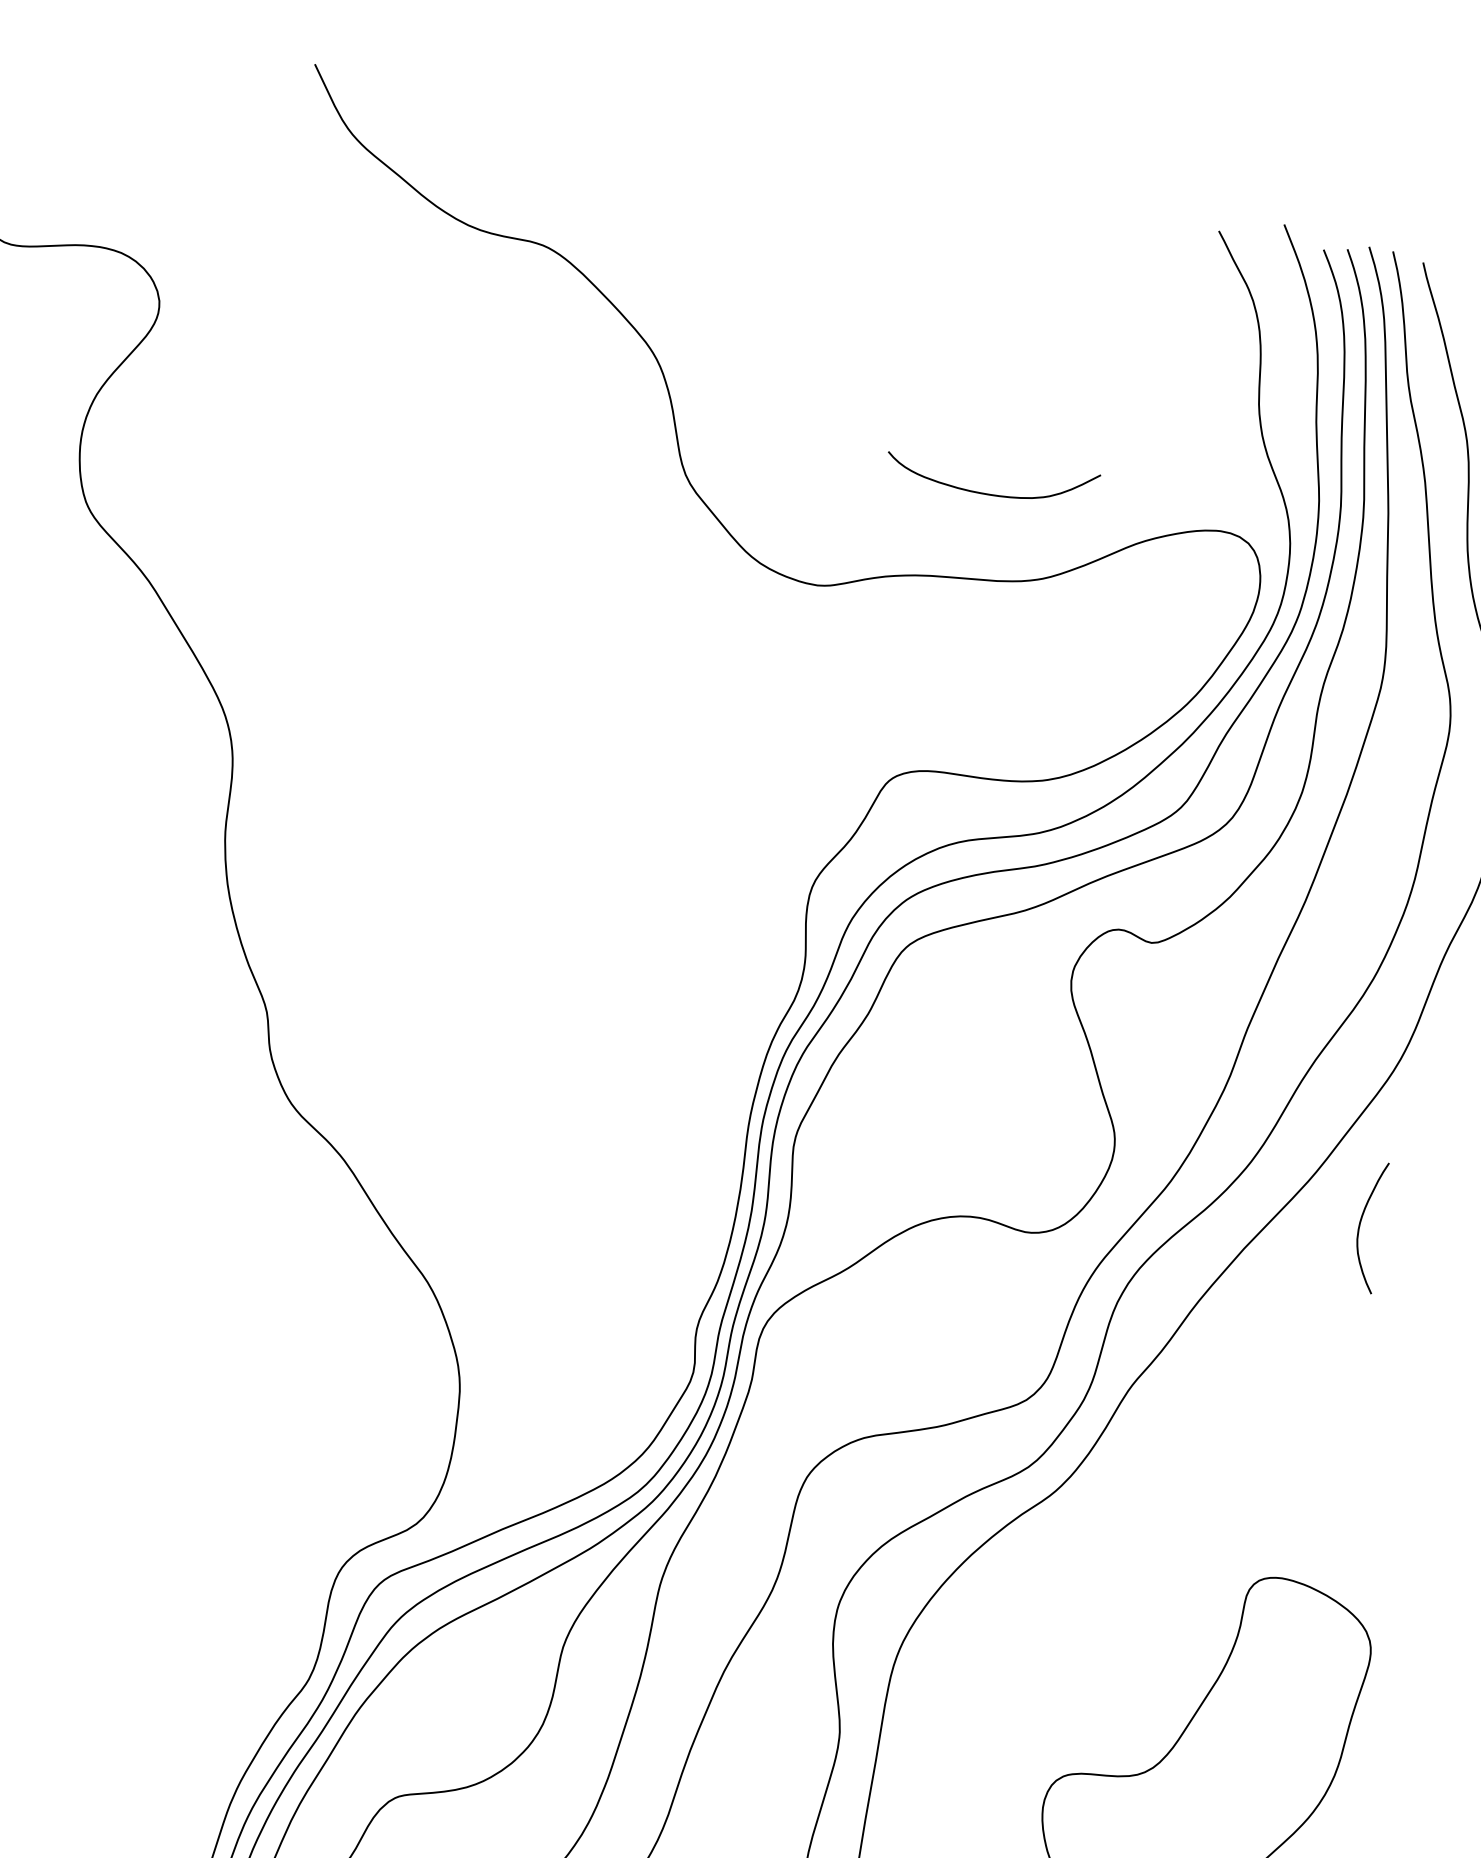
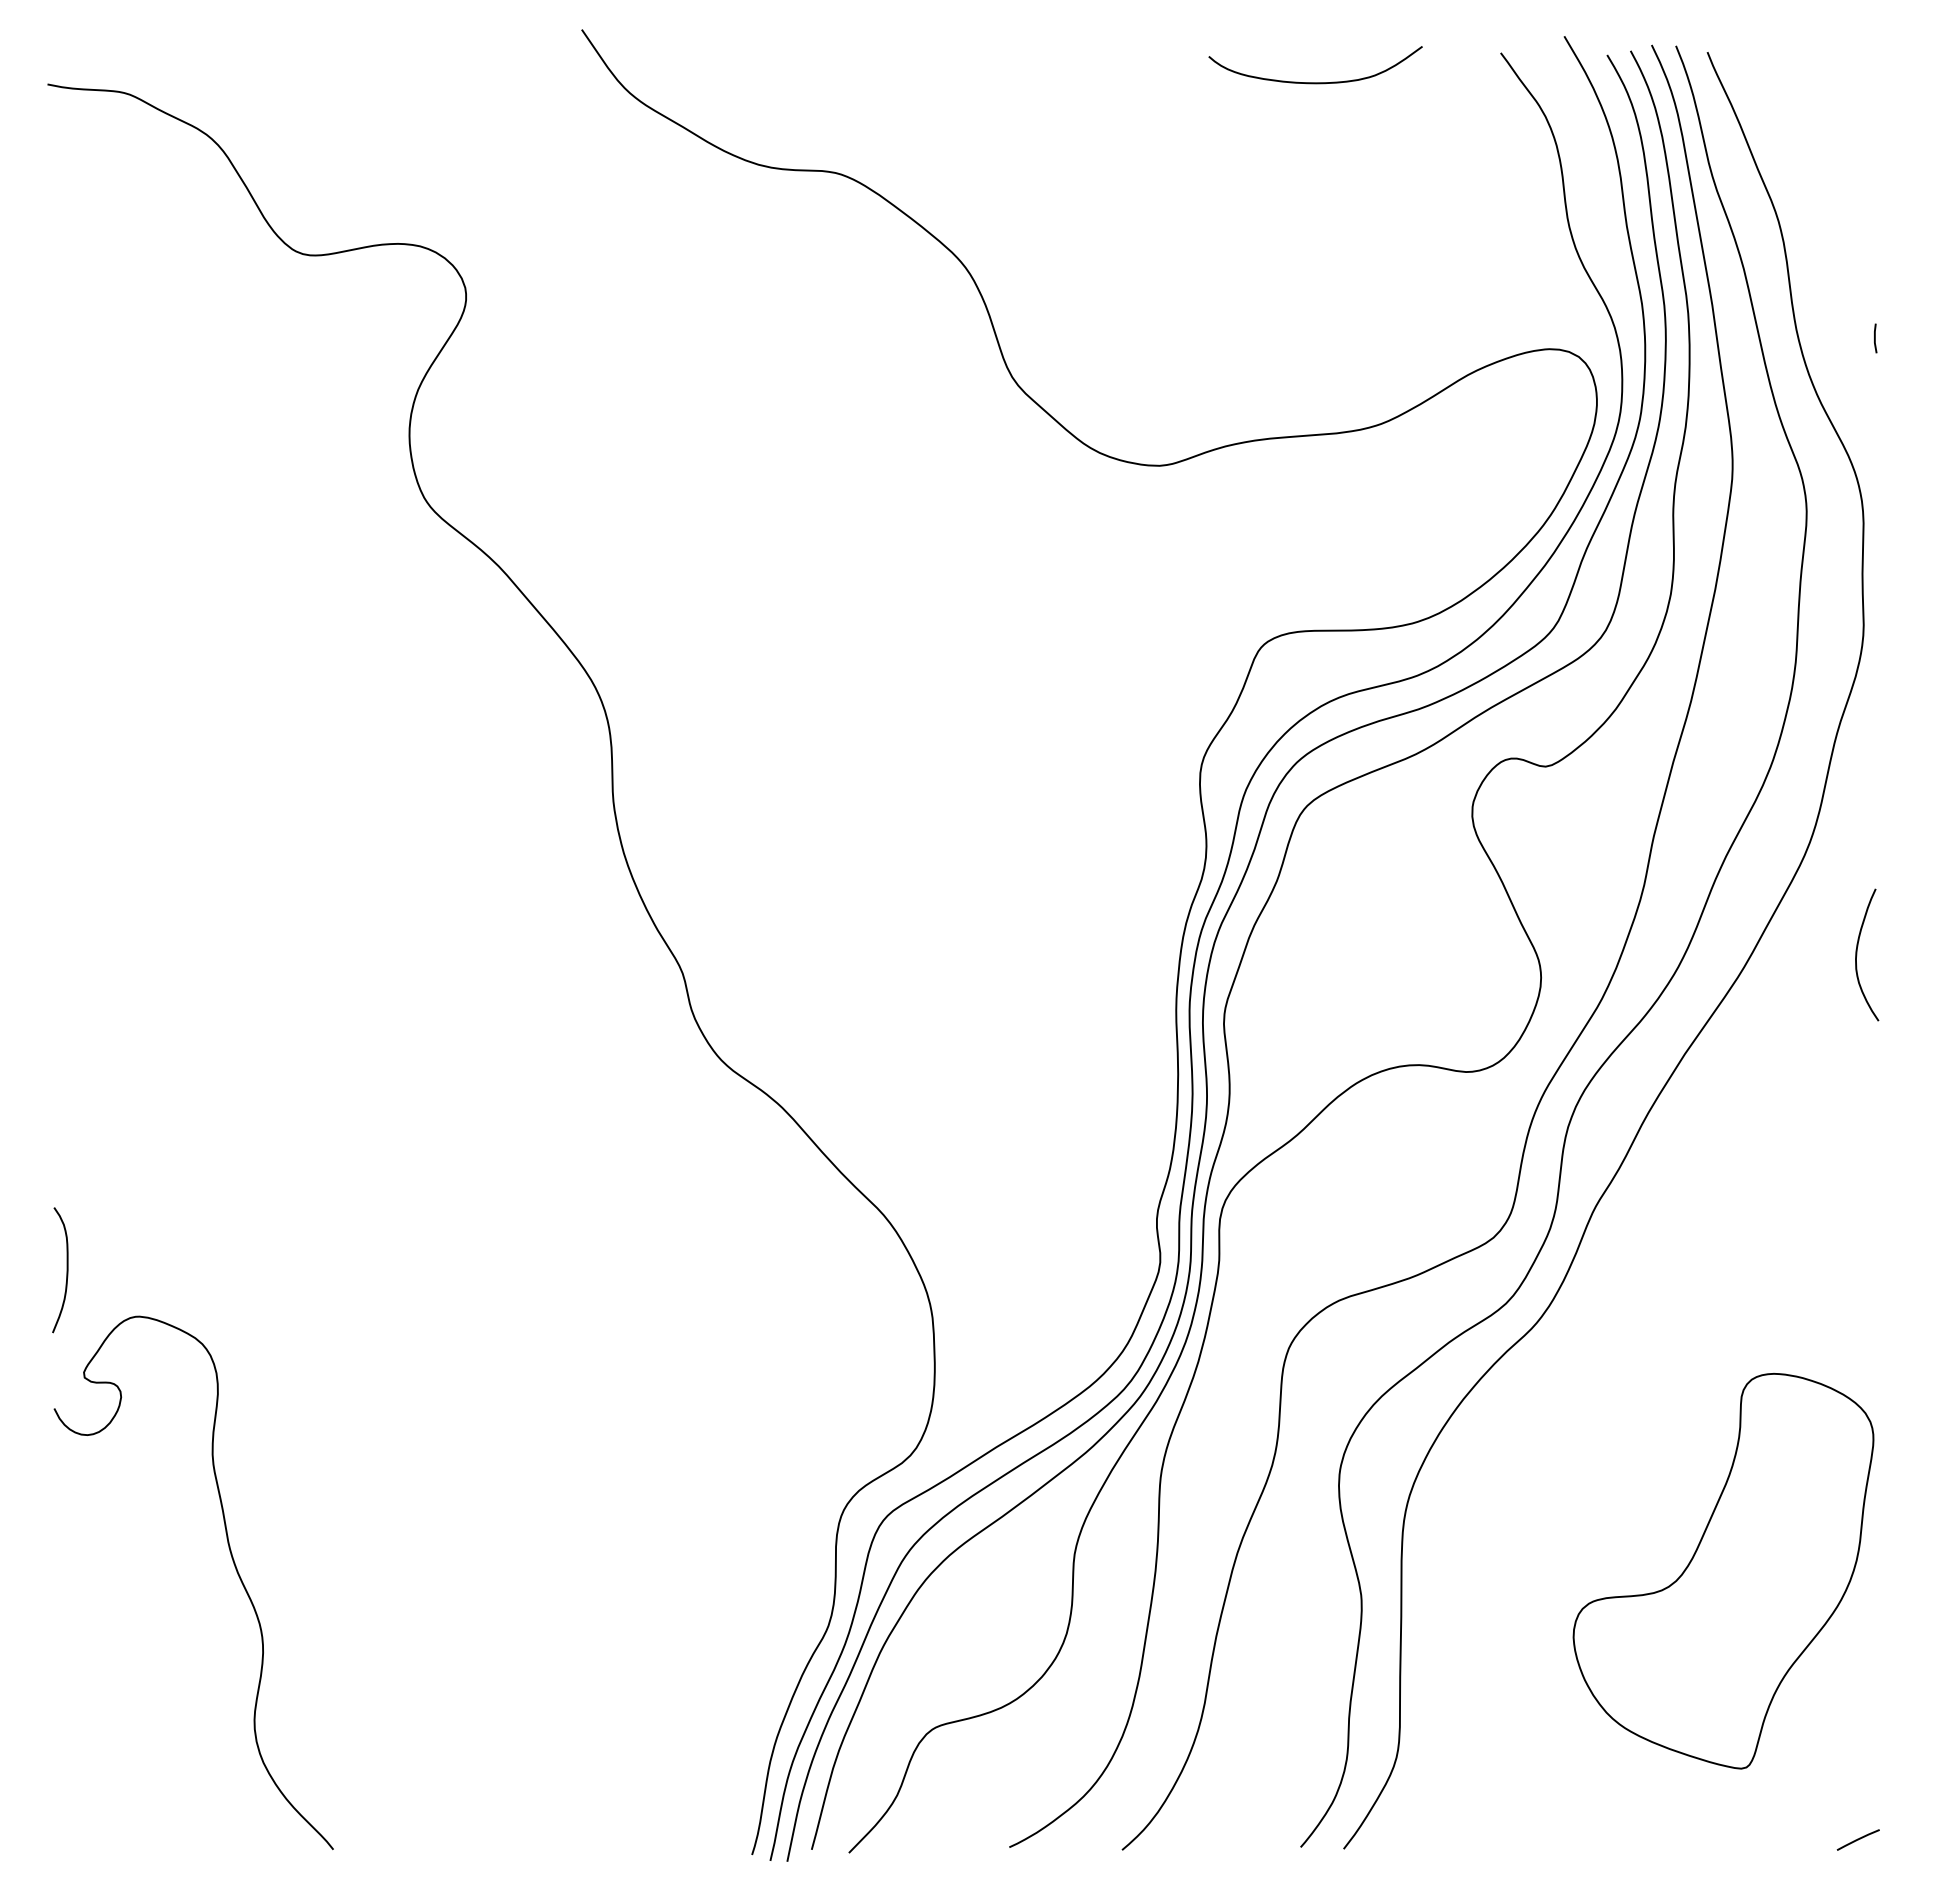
curve: (989, 493) -> (1315, 82), moved
curve: (1360, 1225) -> (1857, 954), moved

